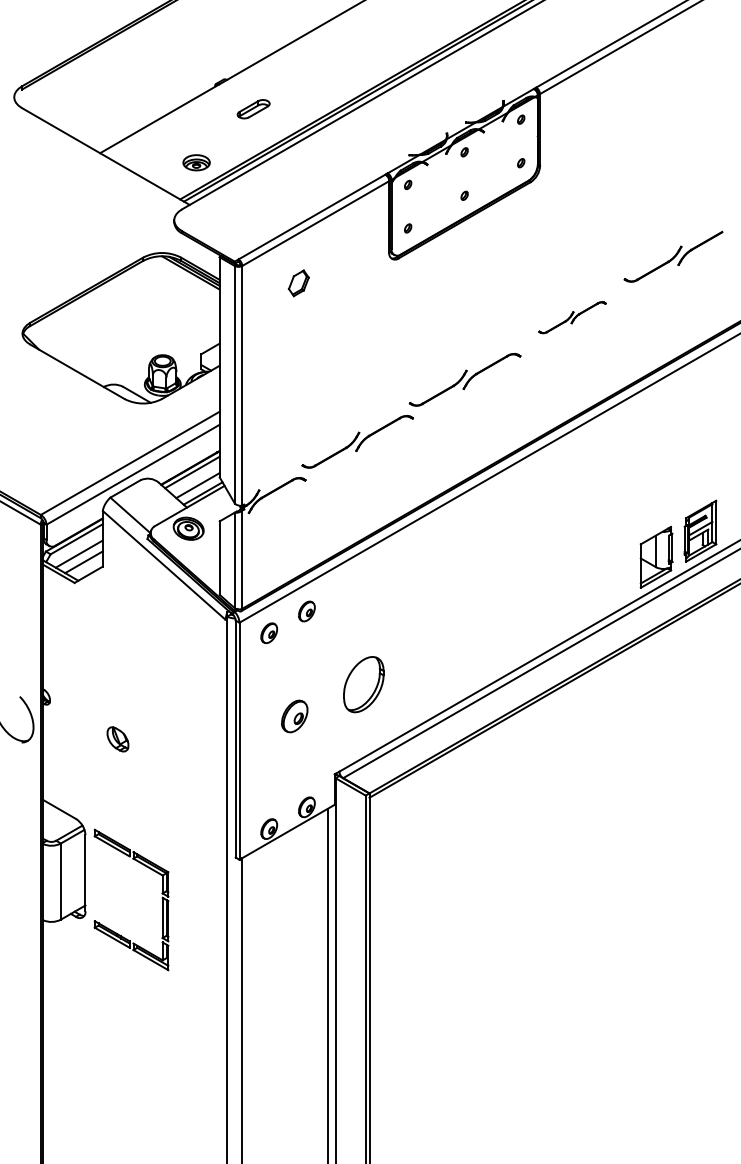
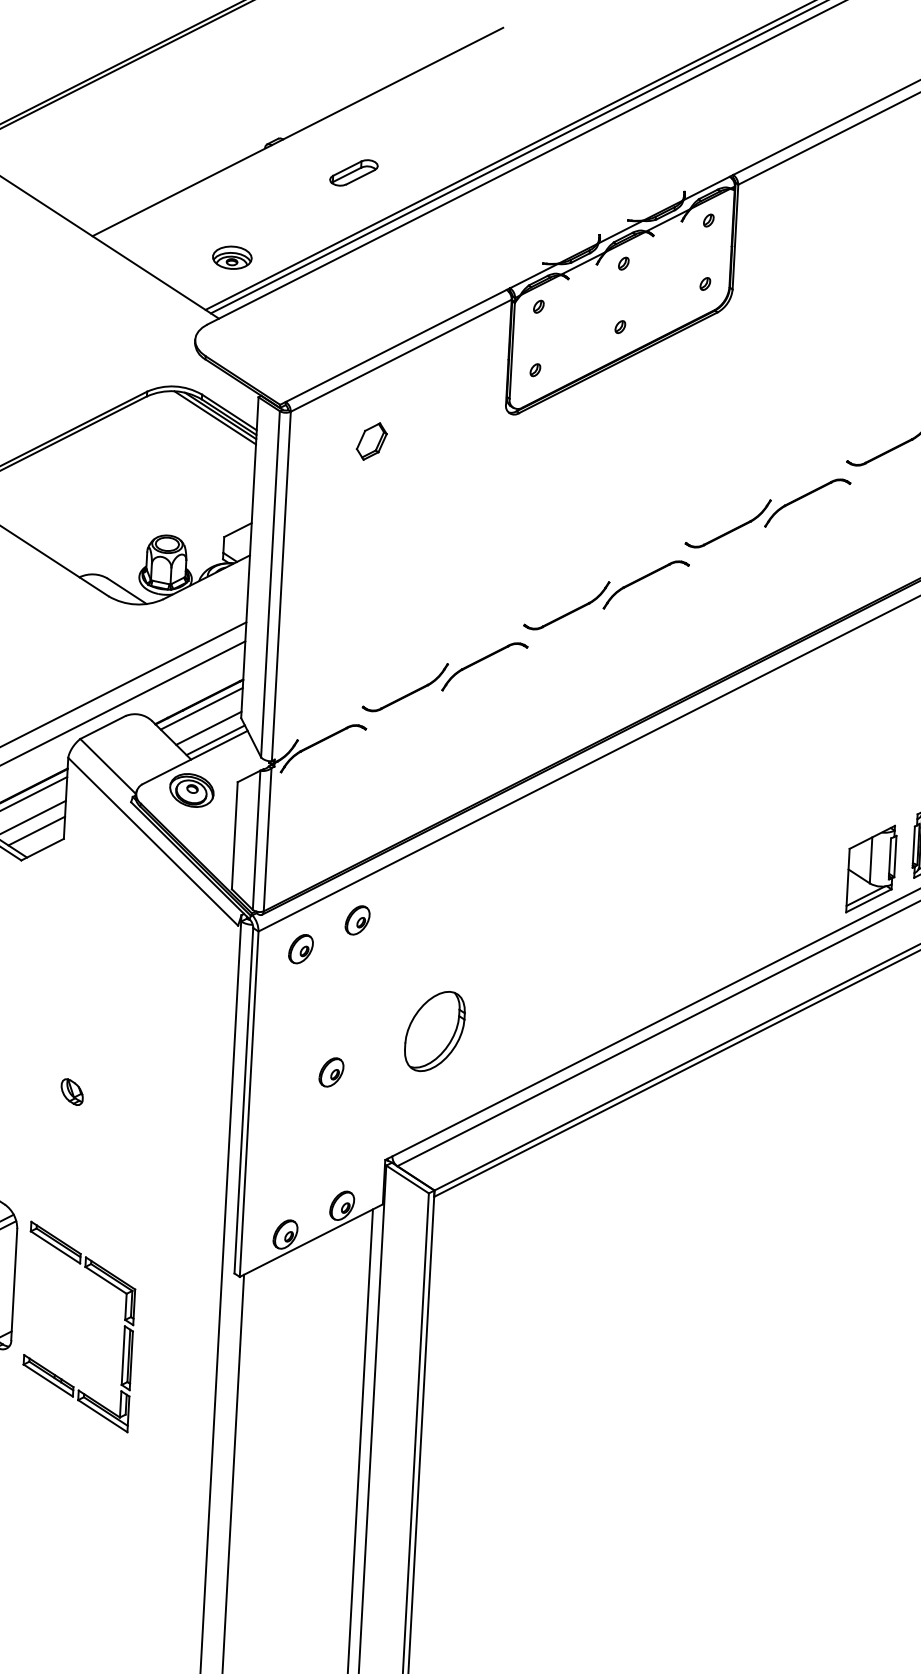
part: (253, 109) -> (353, 173), moved
part: (572, 317) -> (767, 512), size x1.67
part: (294, 716) -> (331, 1072), size x0.62
part: (117, 739) -> (71, 1092), size x0.71

